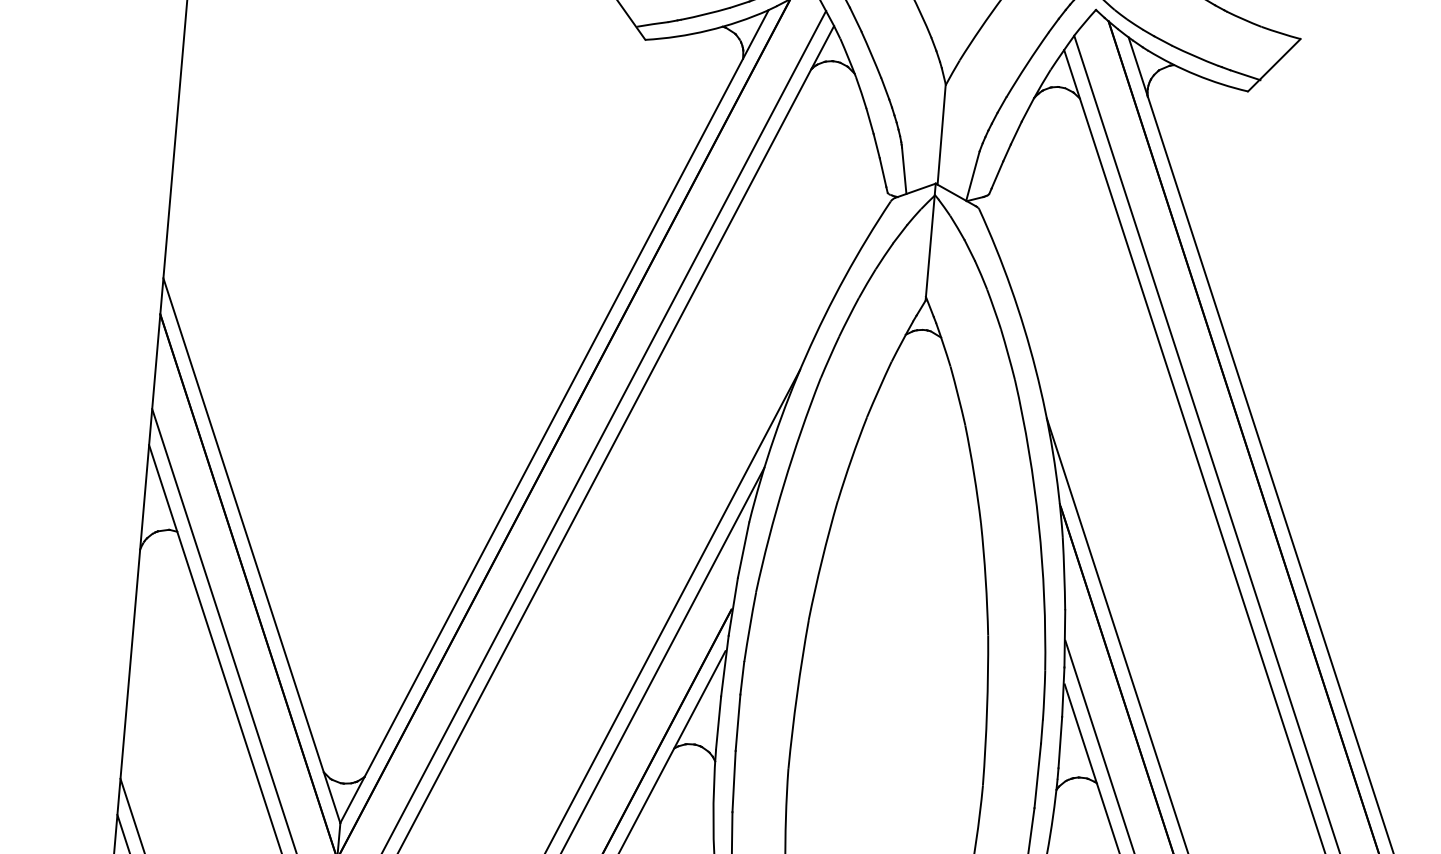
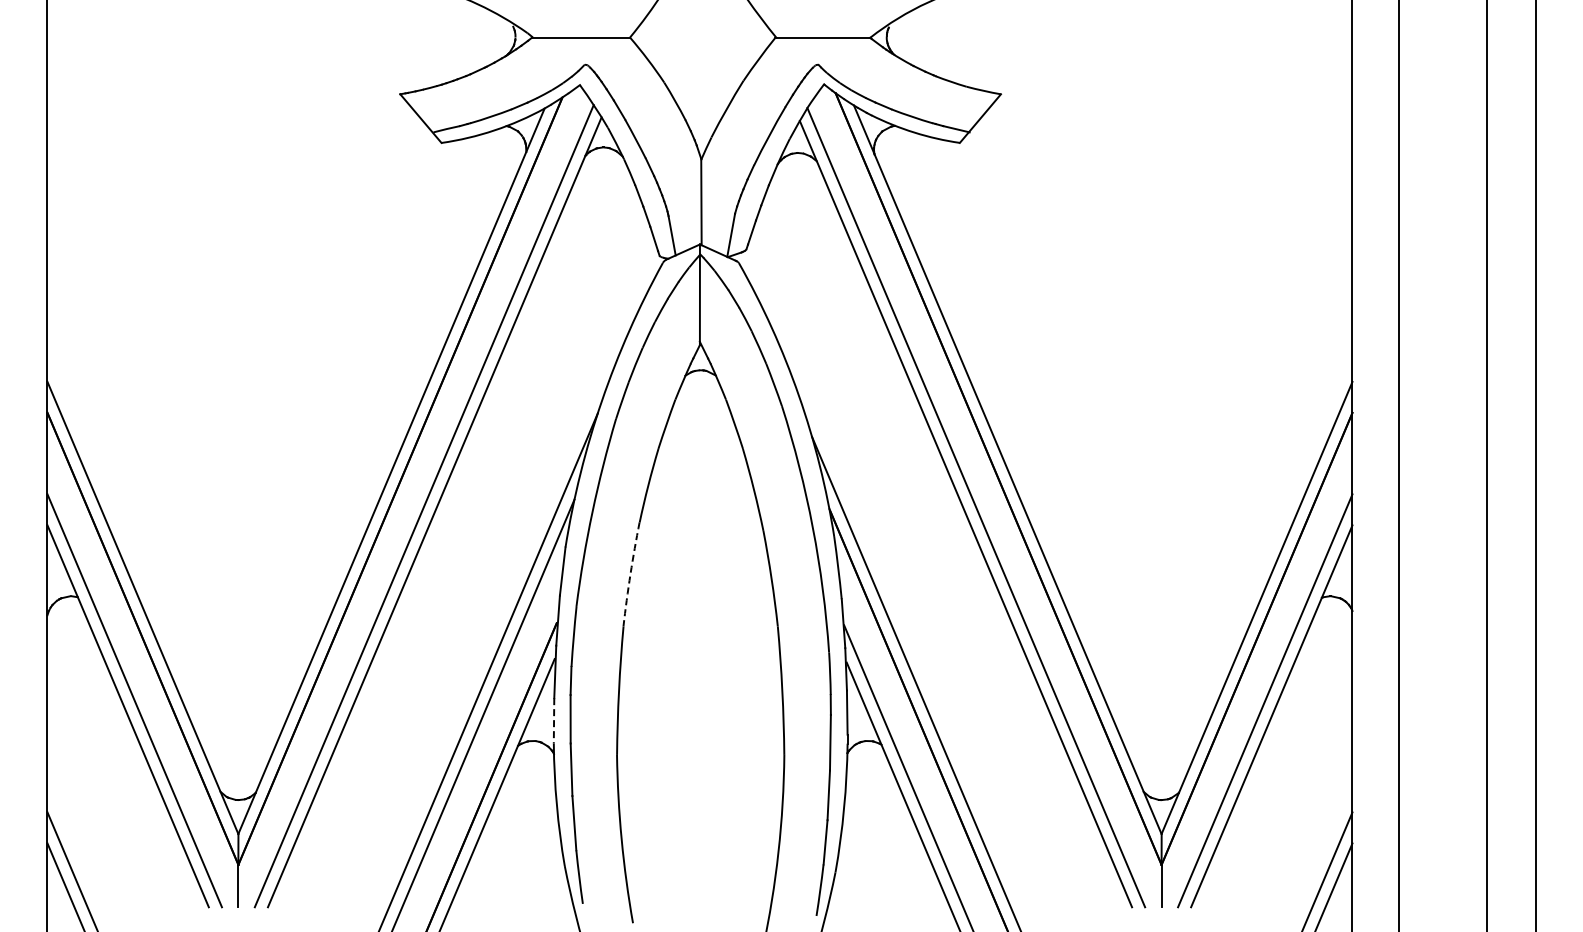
arc: (822, 560) -> (630, 574), solid -> dashed
line: (719, 722) -> (554, 720), solid -> dashed

